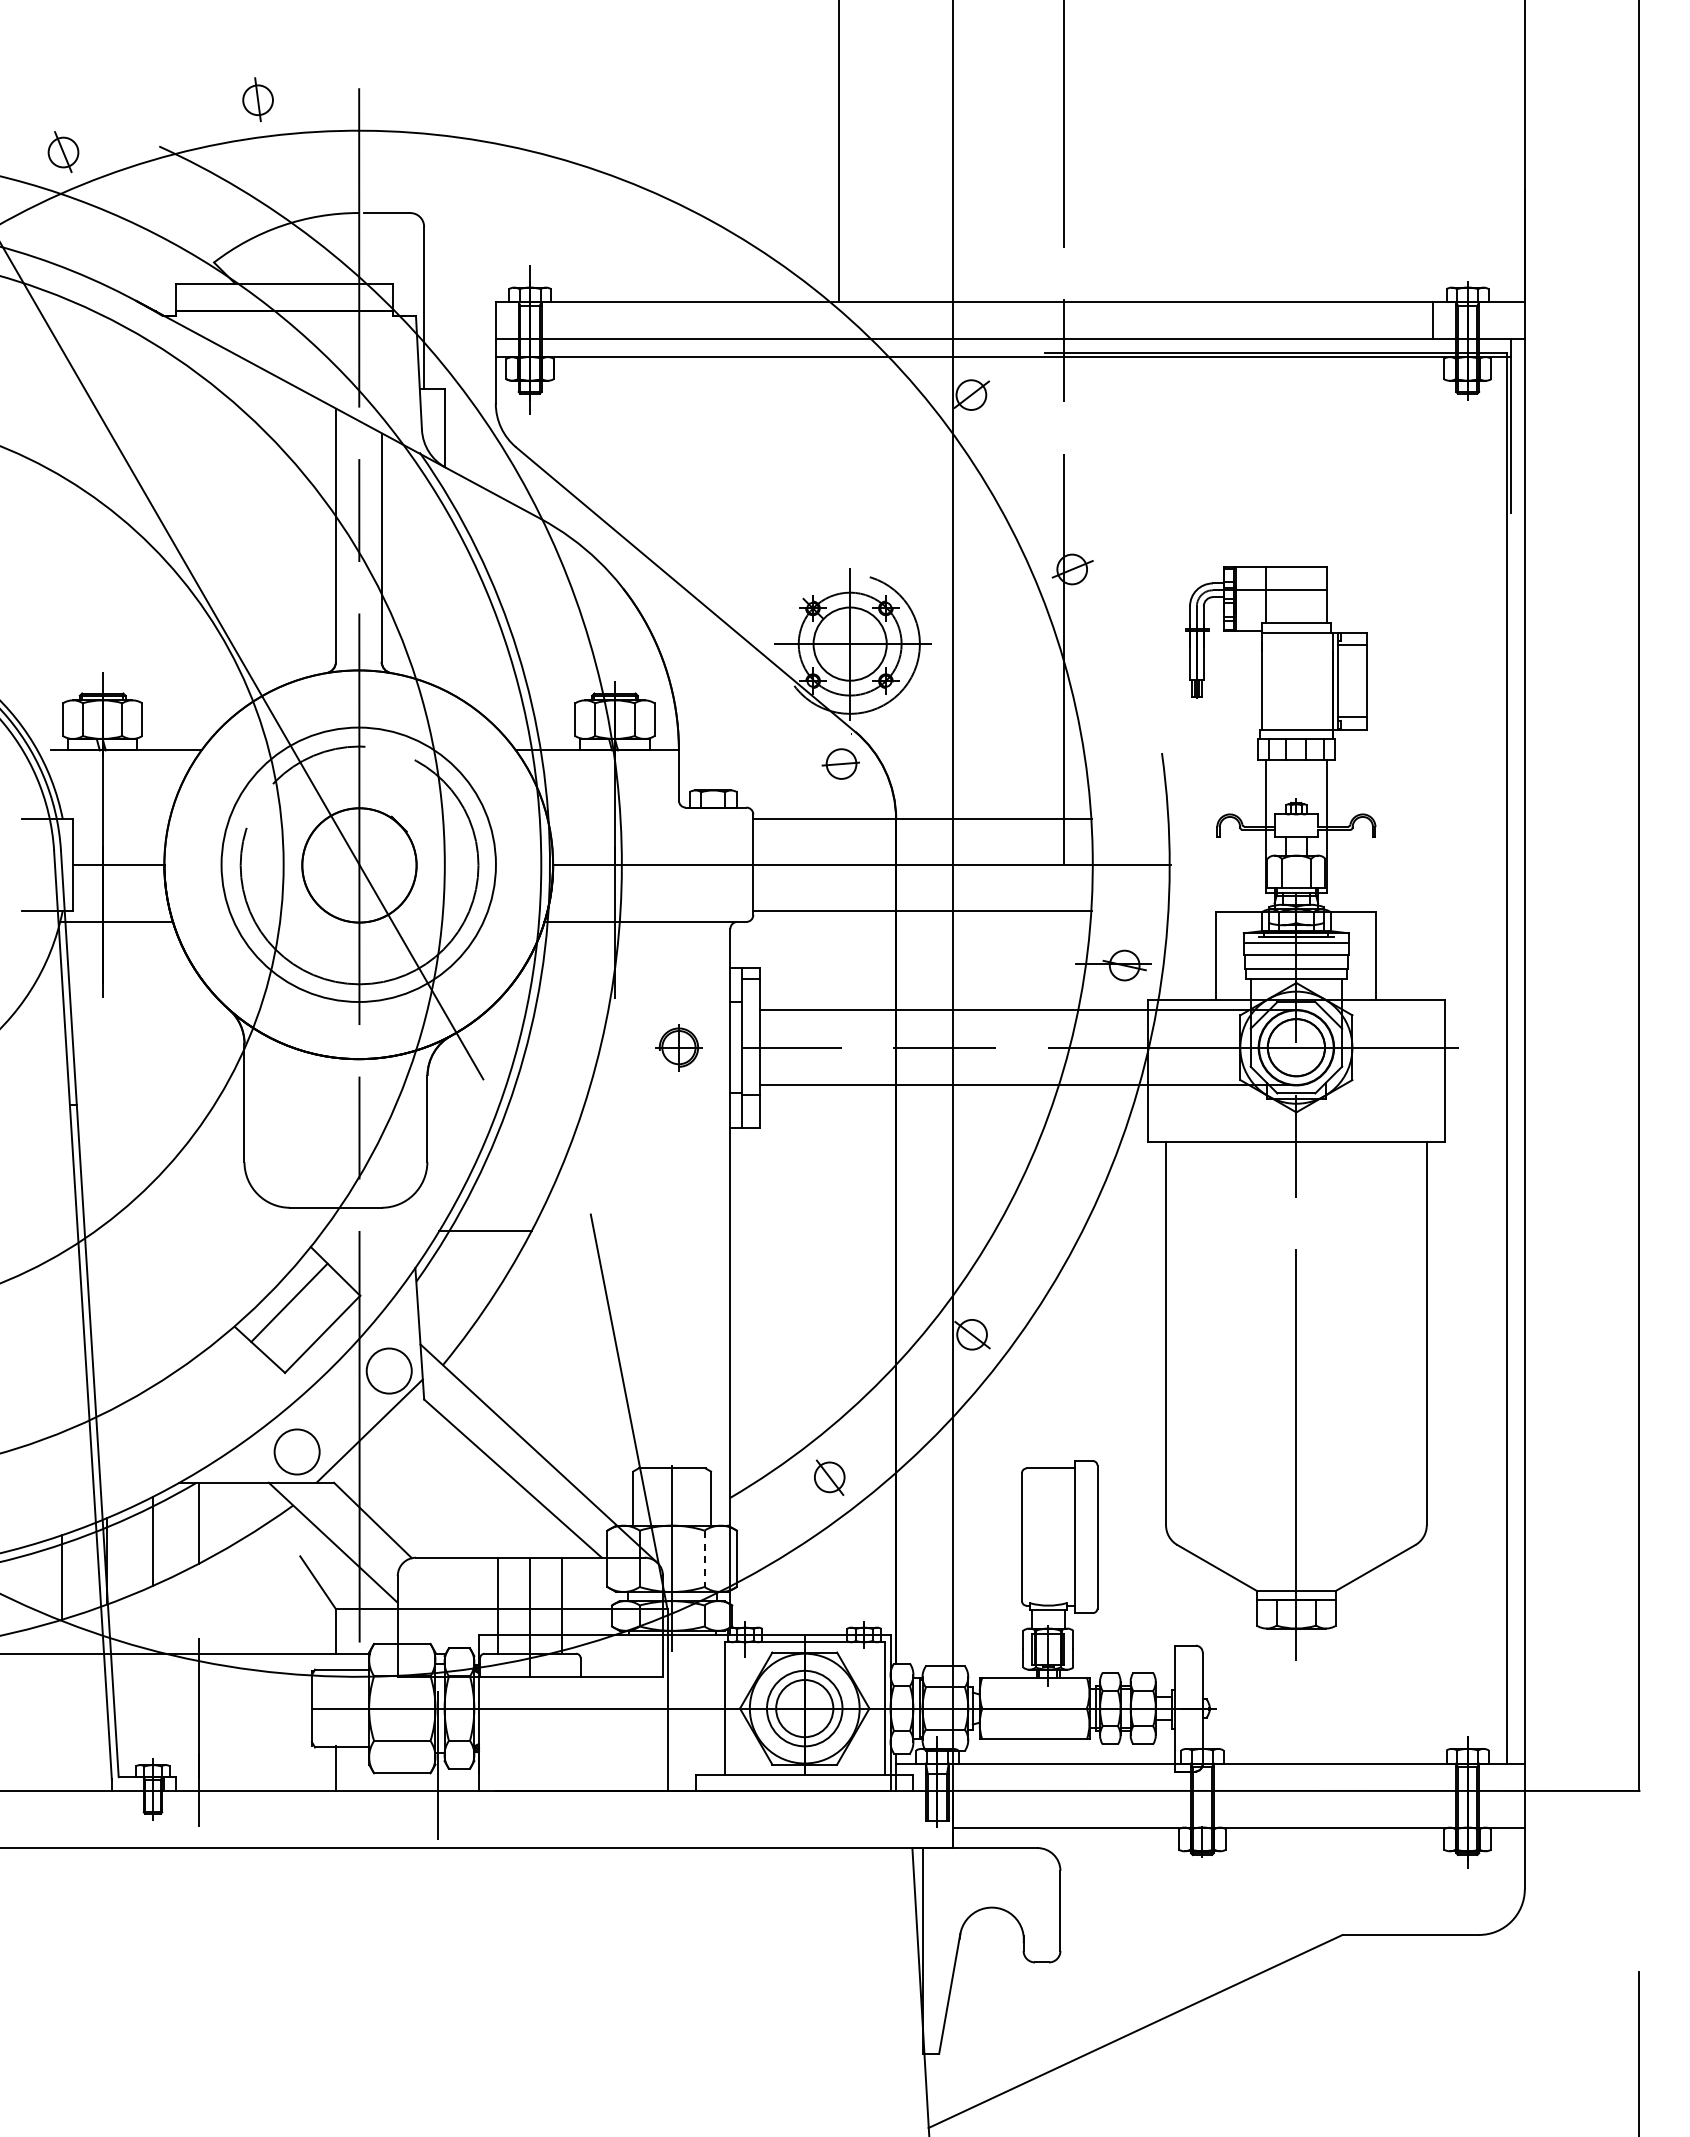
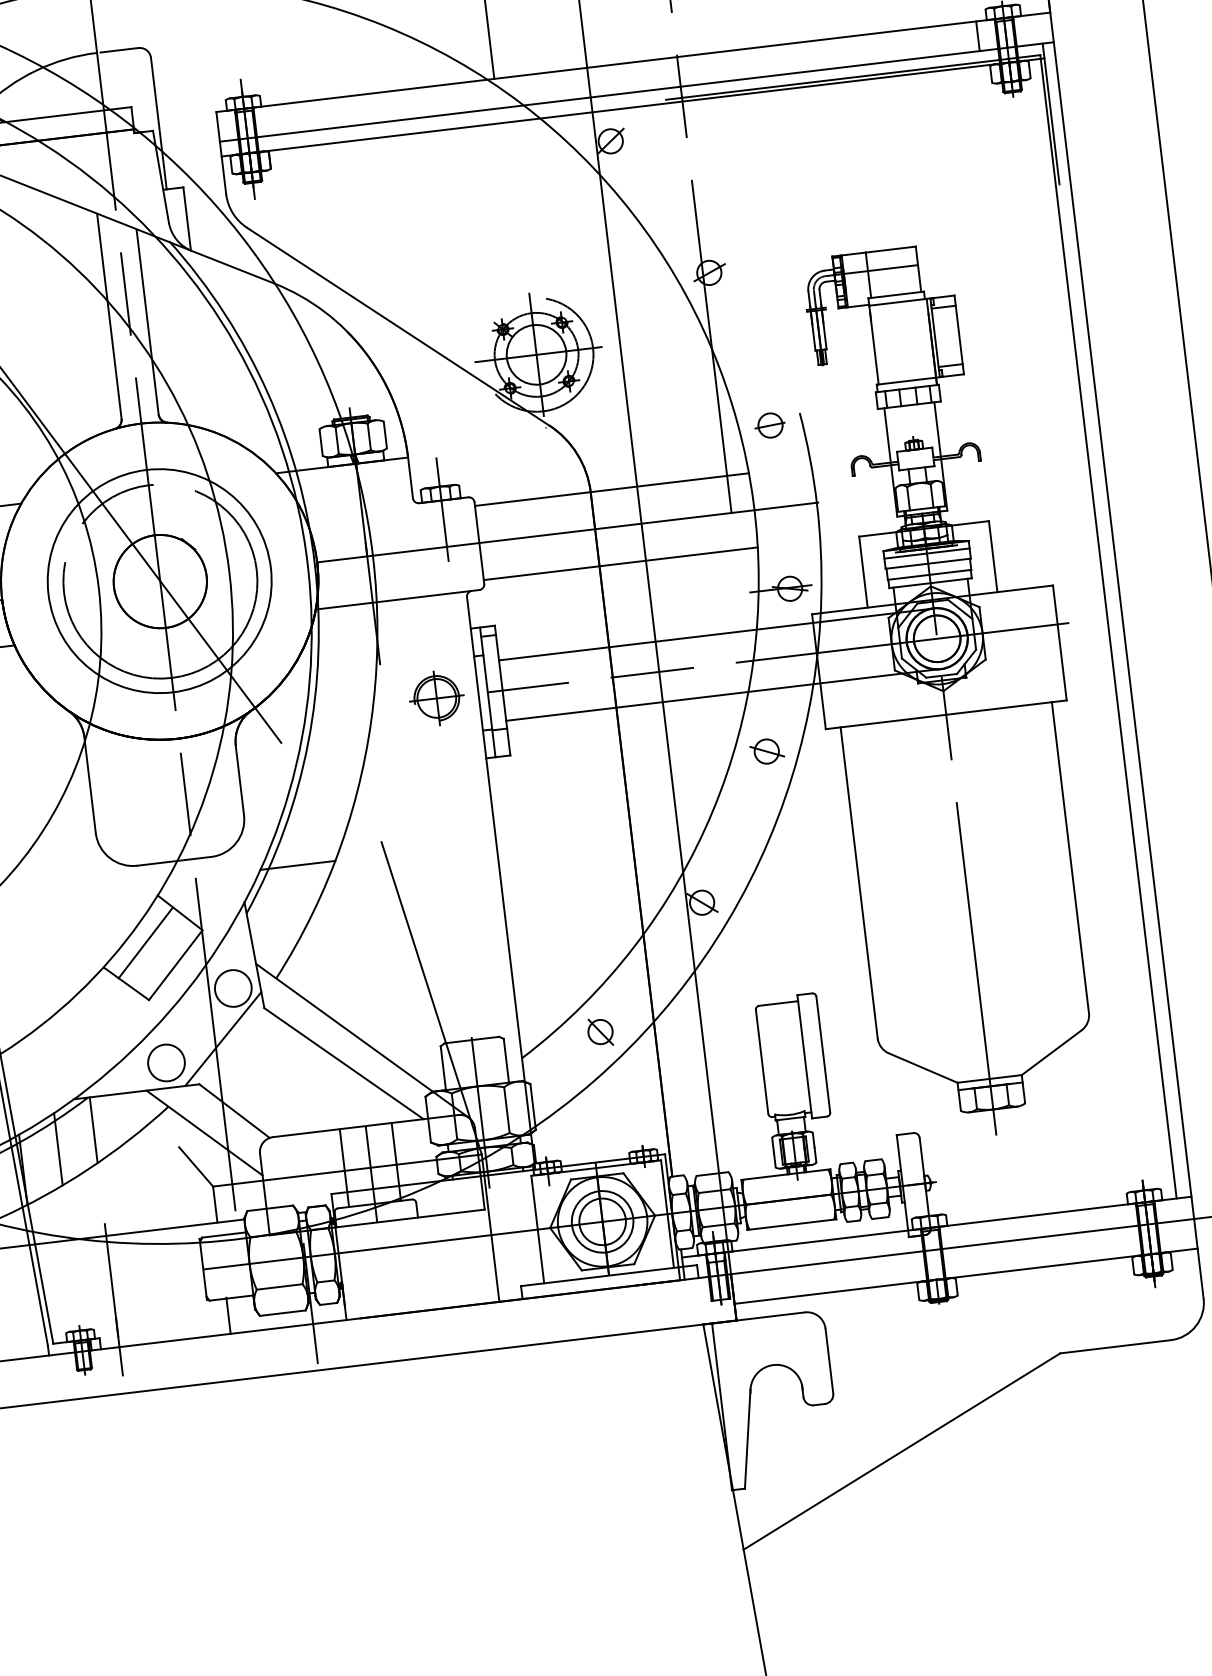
part: (840, 763) -> (769, 425), moved
line: (713, 818) -> (442, 509), added
part: (678, 1047) -> (436, 698), size x1.43
part: (1073, 1159) -> (767, 750), added
line: (704, 1559) -> (506, 1110), dashed -> solid

